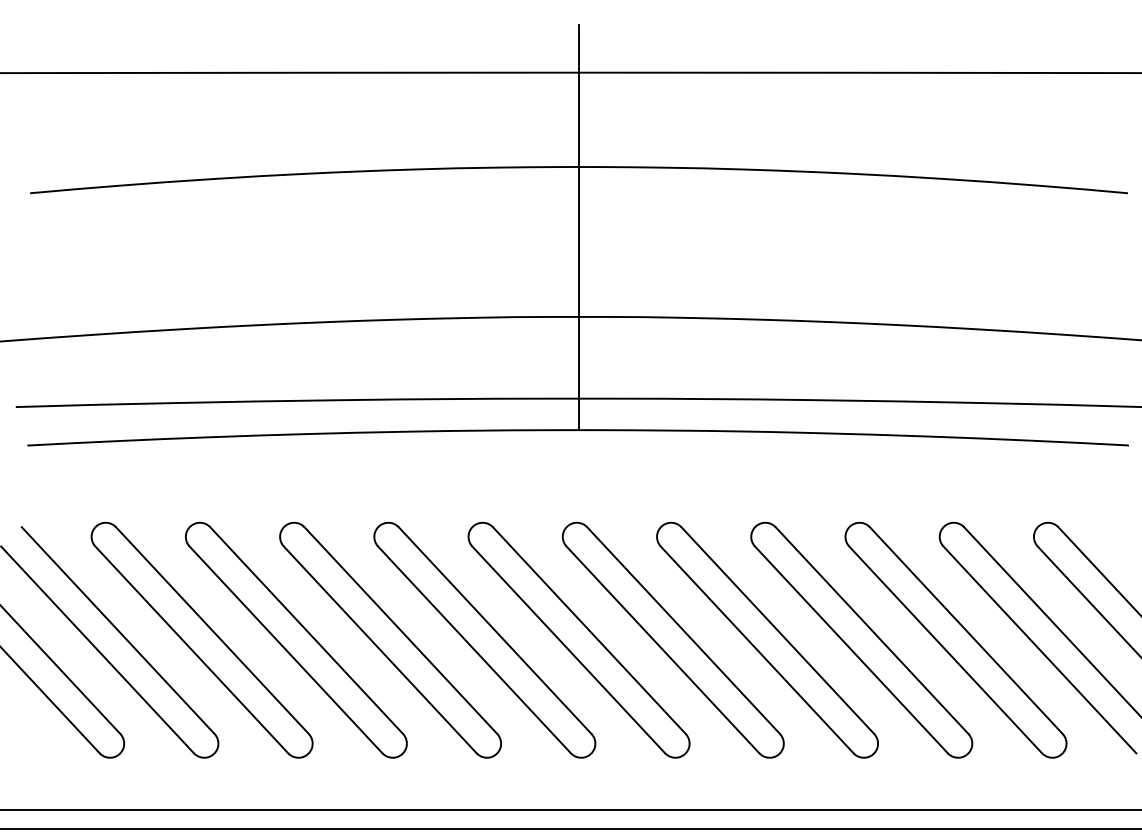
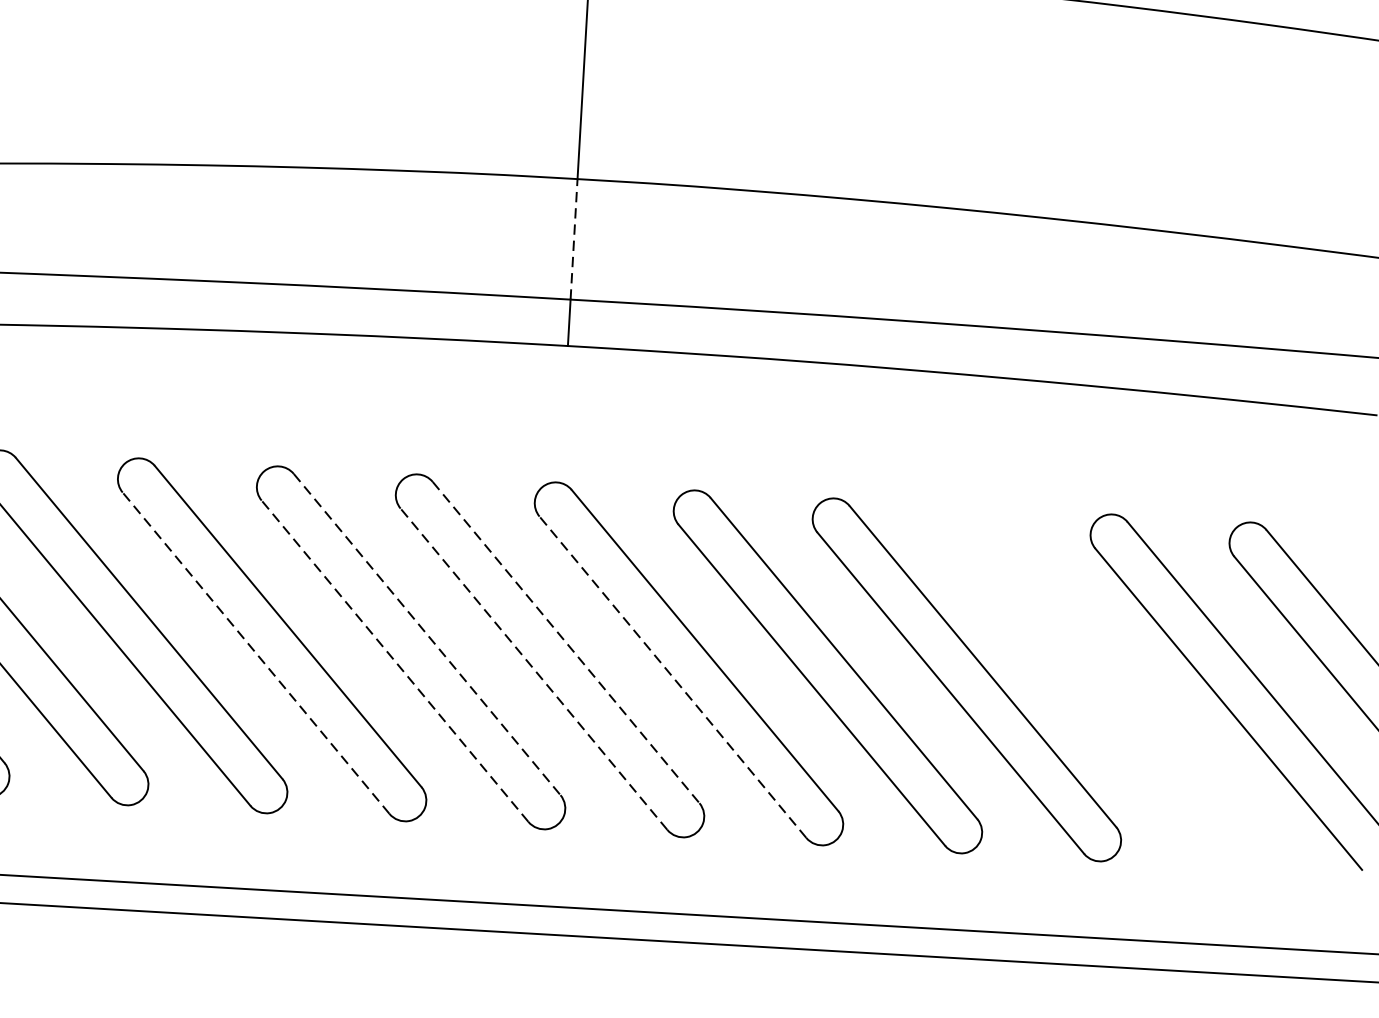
line: (579, 357) -> (574, 238), solid -> dashed
line: (495, 631) -> (427, 635), solid -> dashed
line: (589, 631) -> (566, 643), solid -> dashed
part: (955, 639) -> (1105, 686), removed
line: (379, 649) -> (254, 652), solid -> dashed
line: (474, 649) -> (395, 660), solid -> dashed
line: (568, 649) -> (533, 668), solid -> dashed
line: (662, 649) -> (672, 676), solid -> dashed

